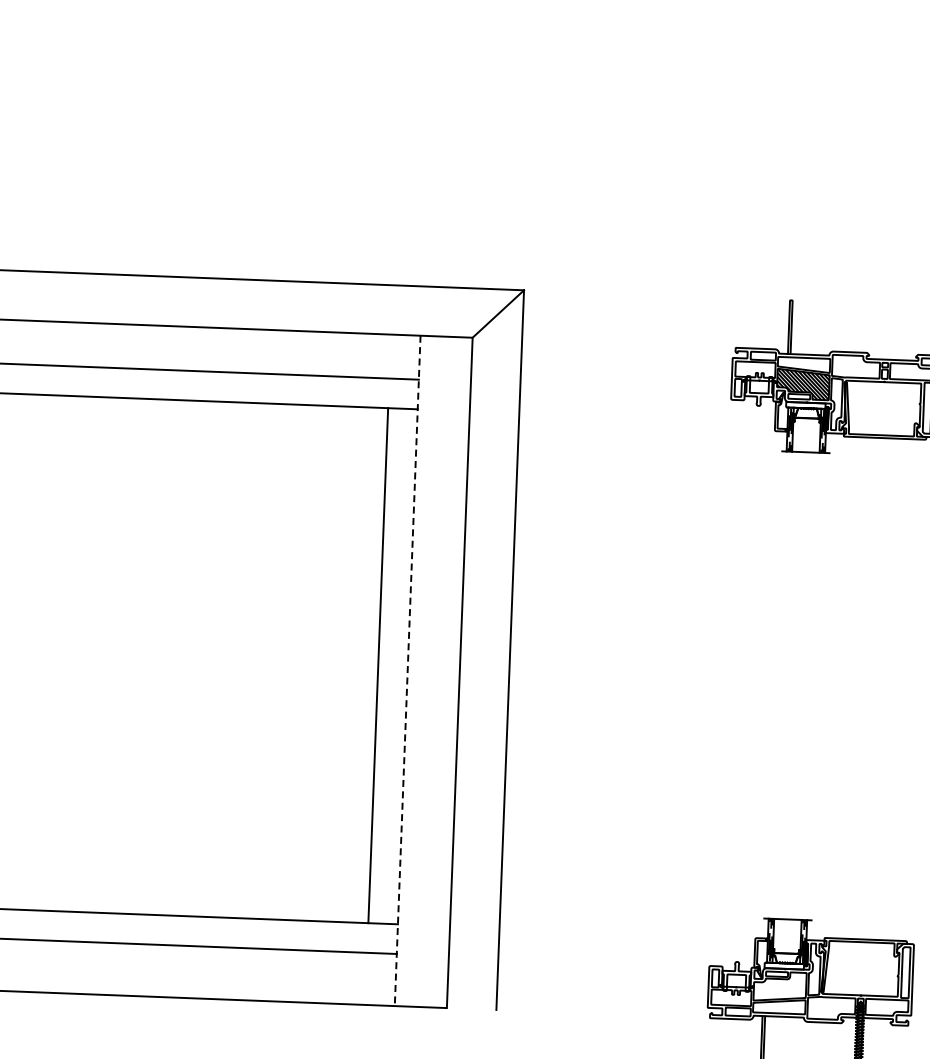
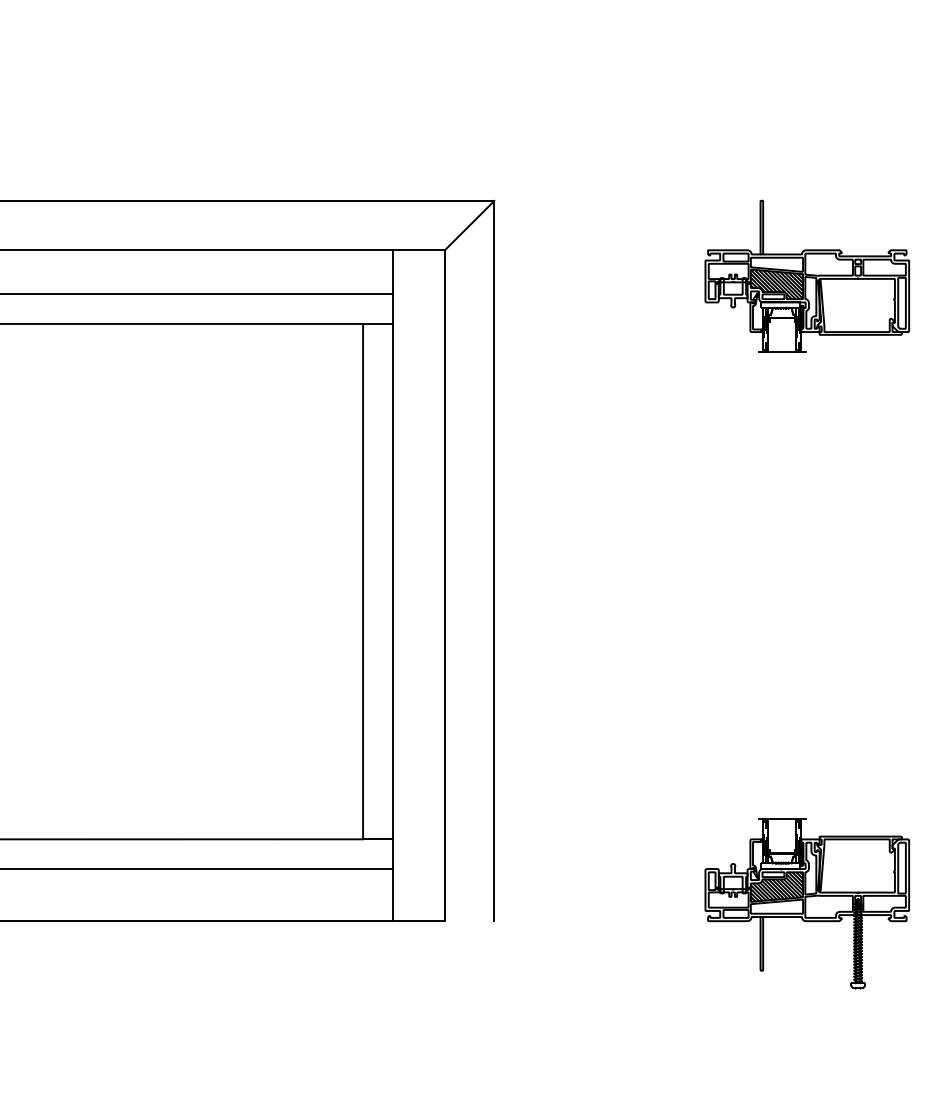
line: (407, 671) -> (392, 586), dashed -> solid
hatch: (779, 986) -> (776, 886), added

